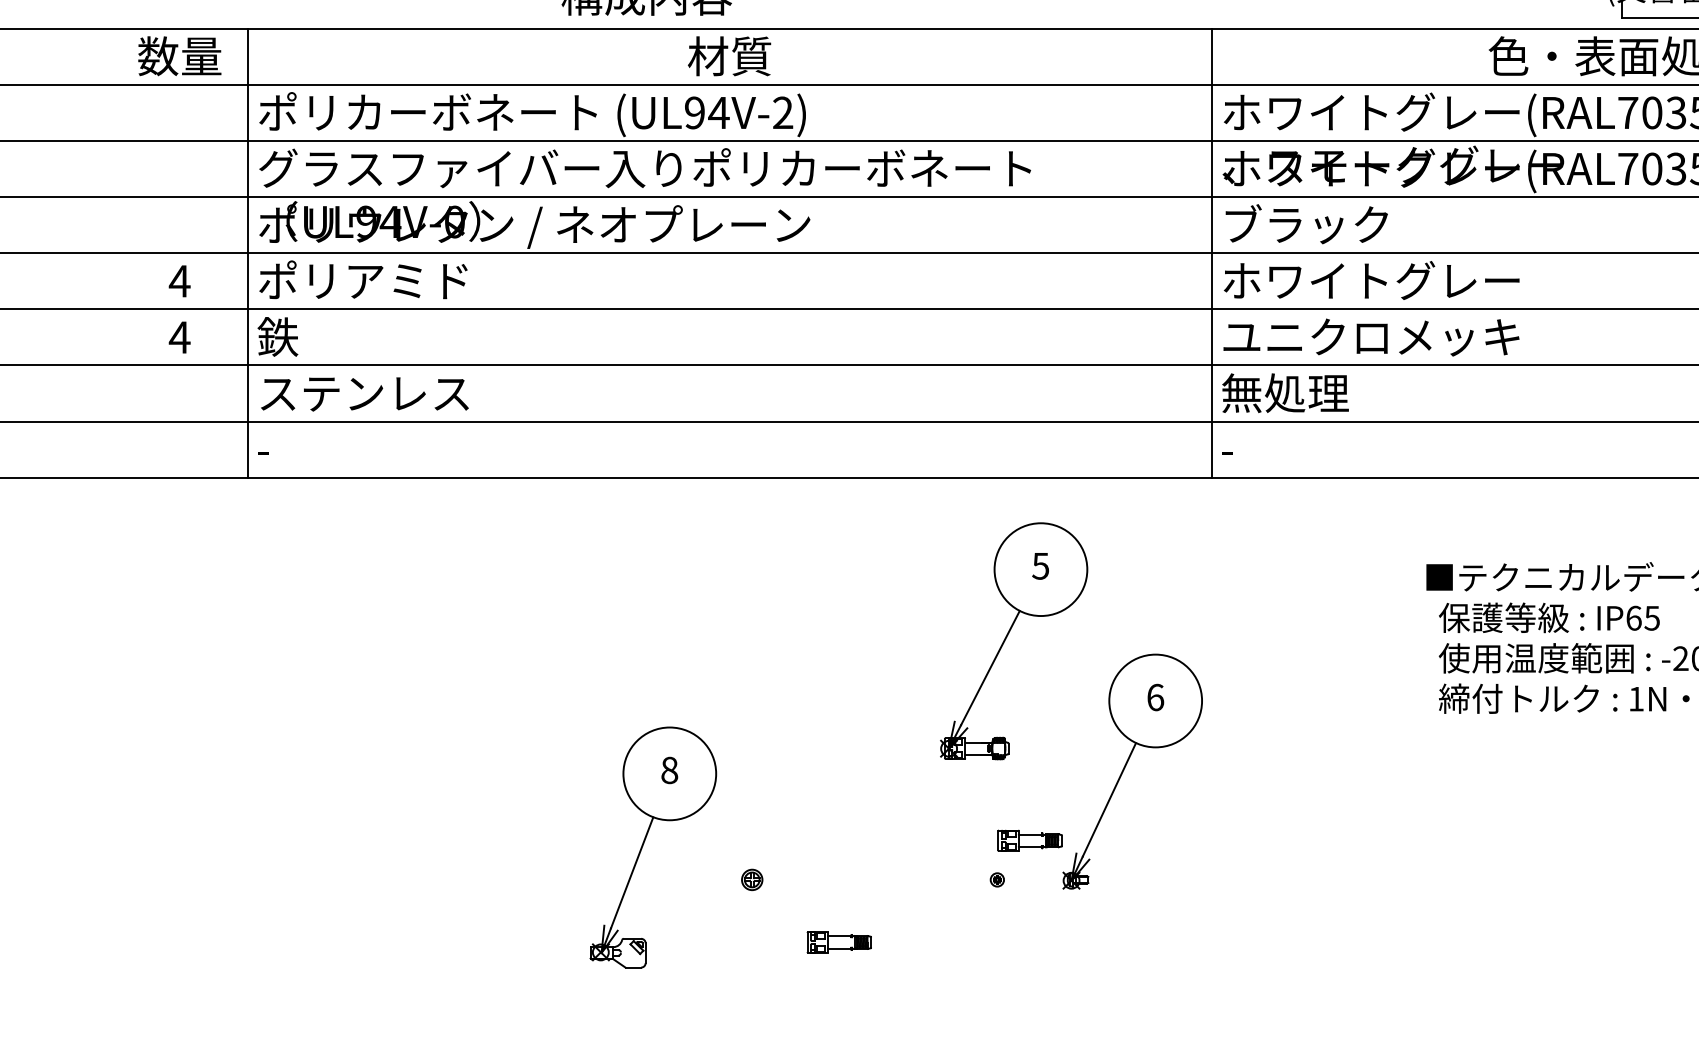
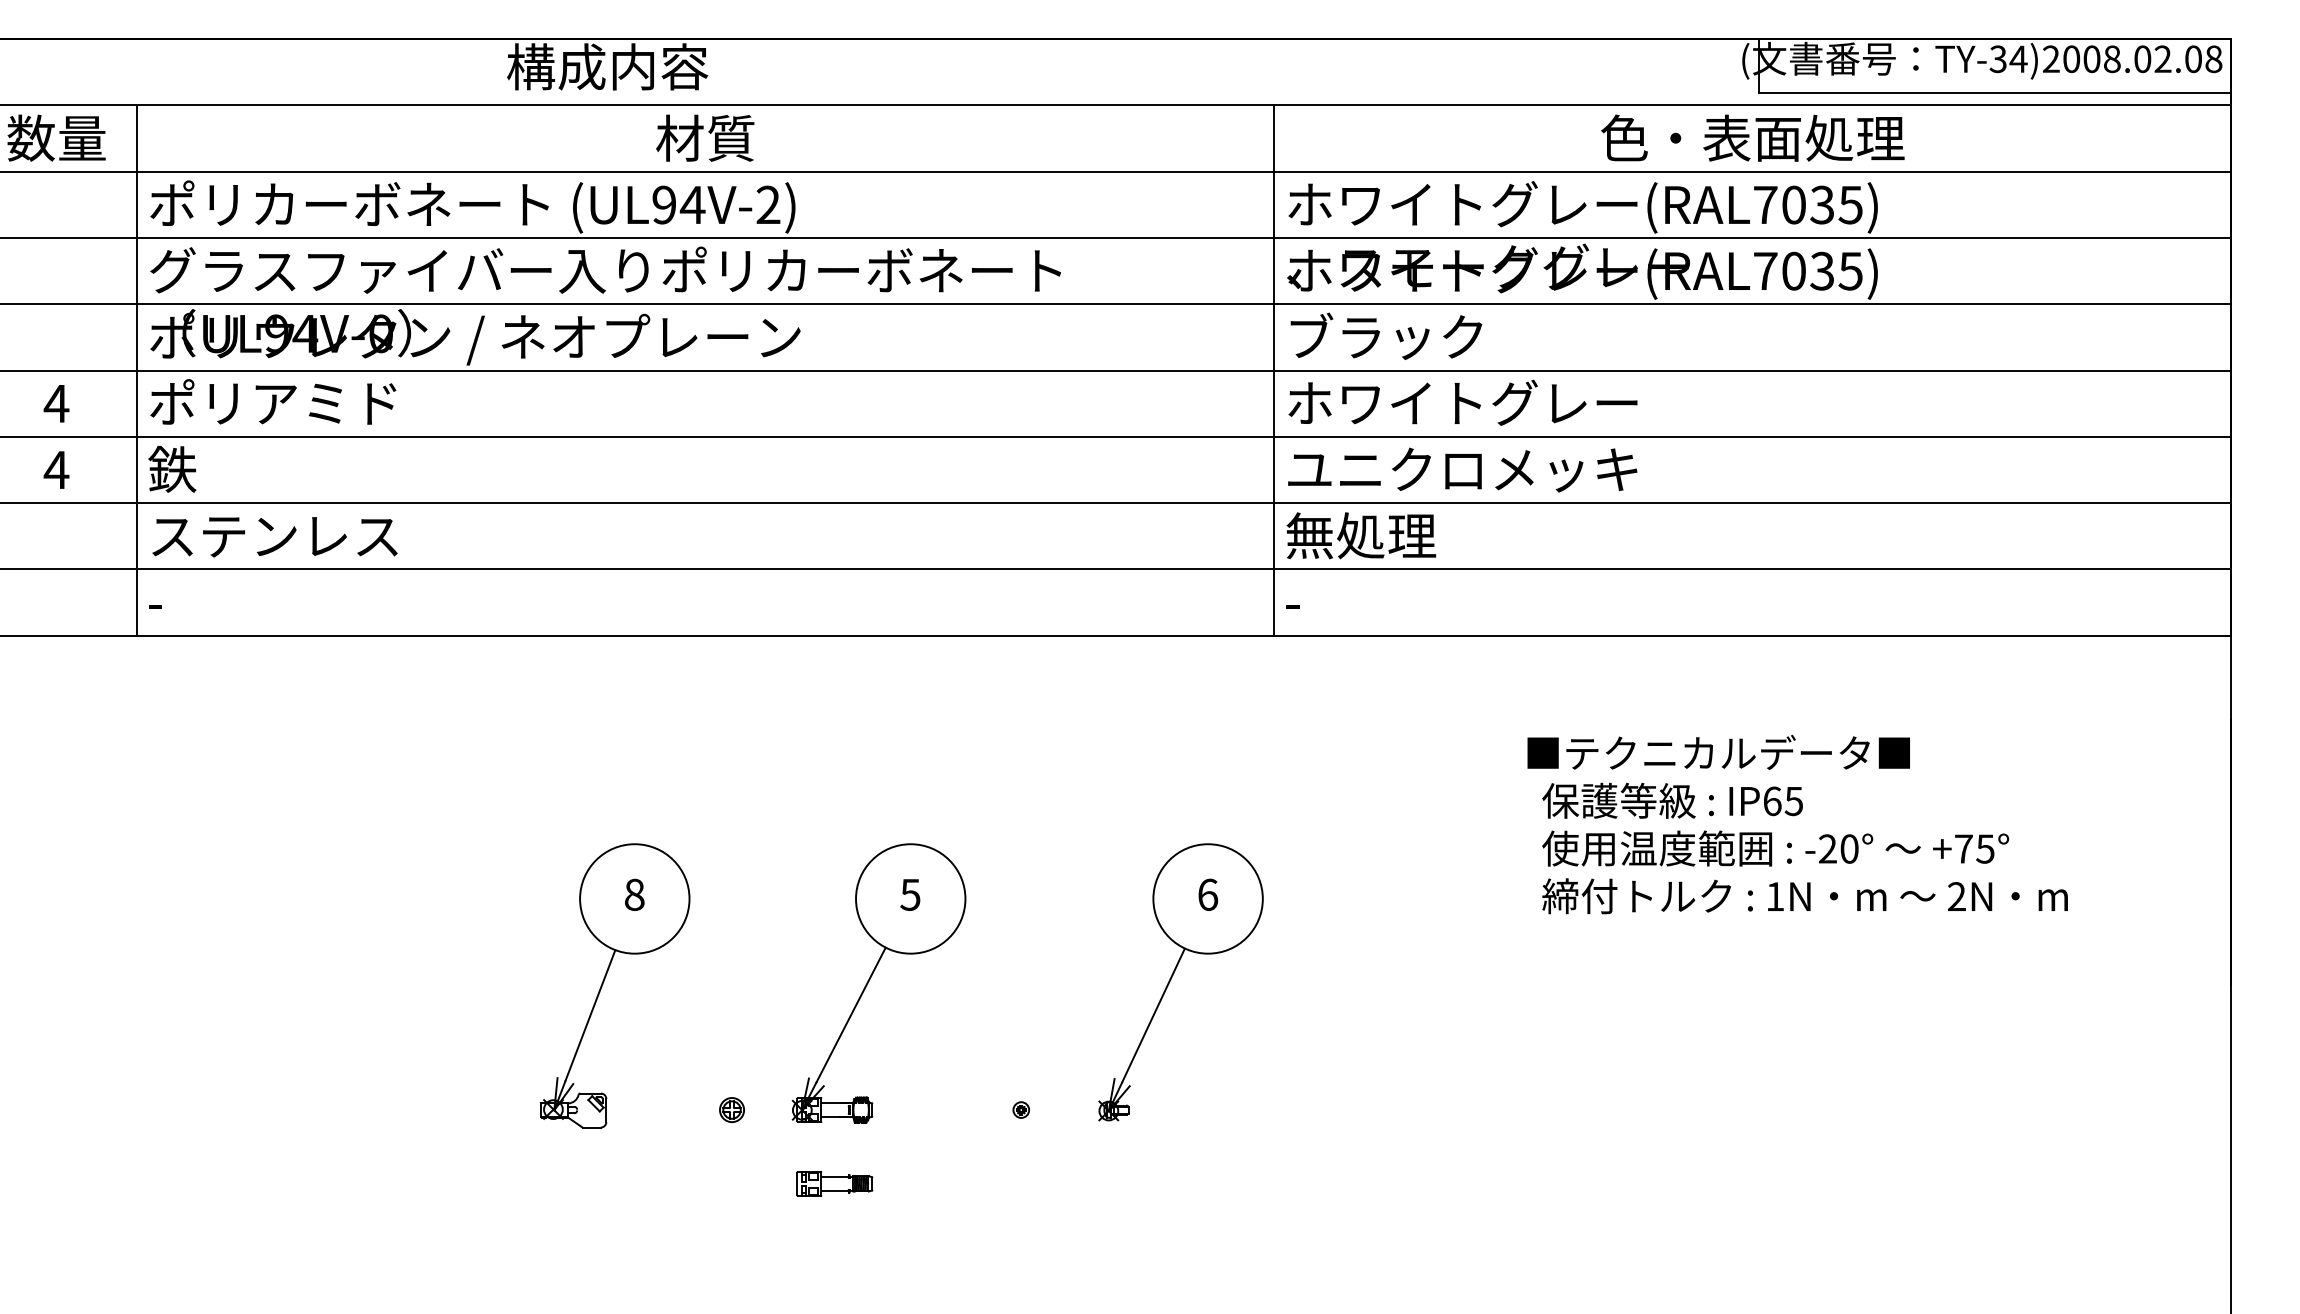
part: (1006, 637) -> (870, 979), moved
part: (1029, 840) -> (1059, 1063), removed
part: (644, 842) -> (605, 979), moved

